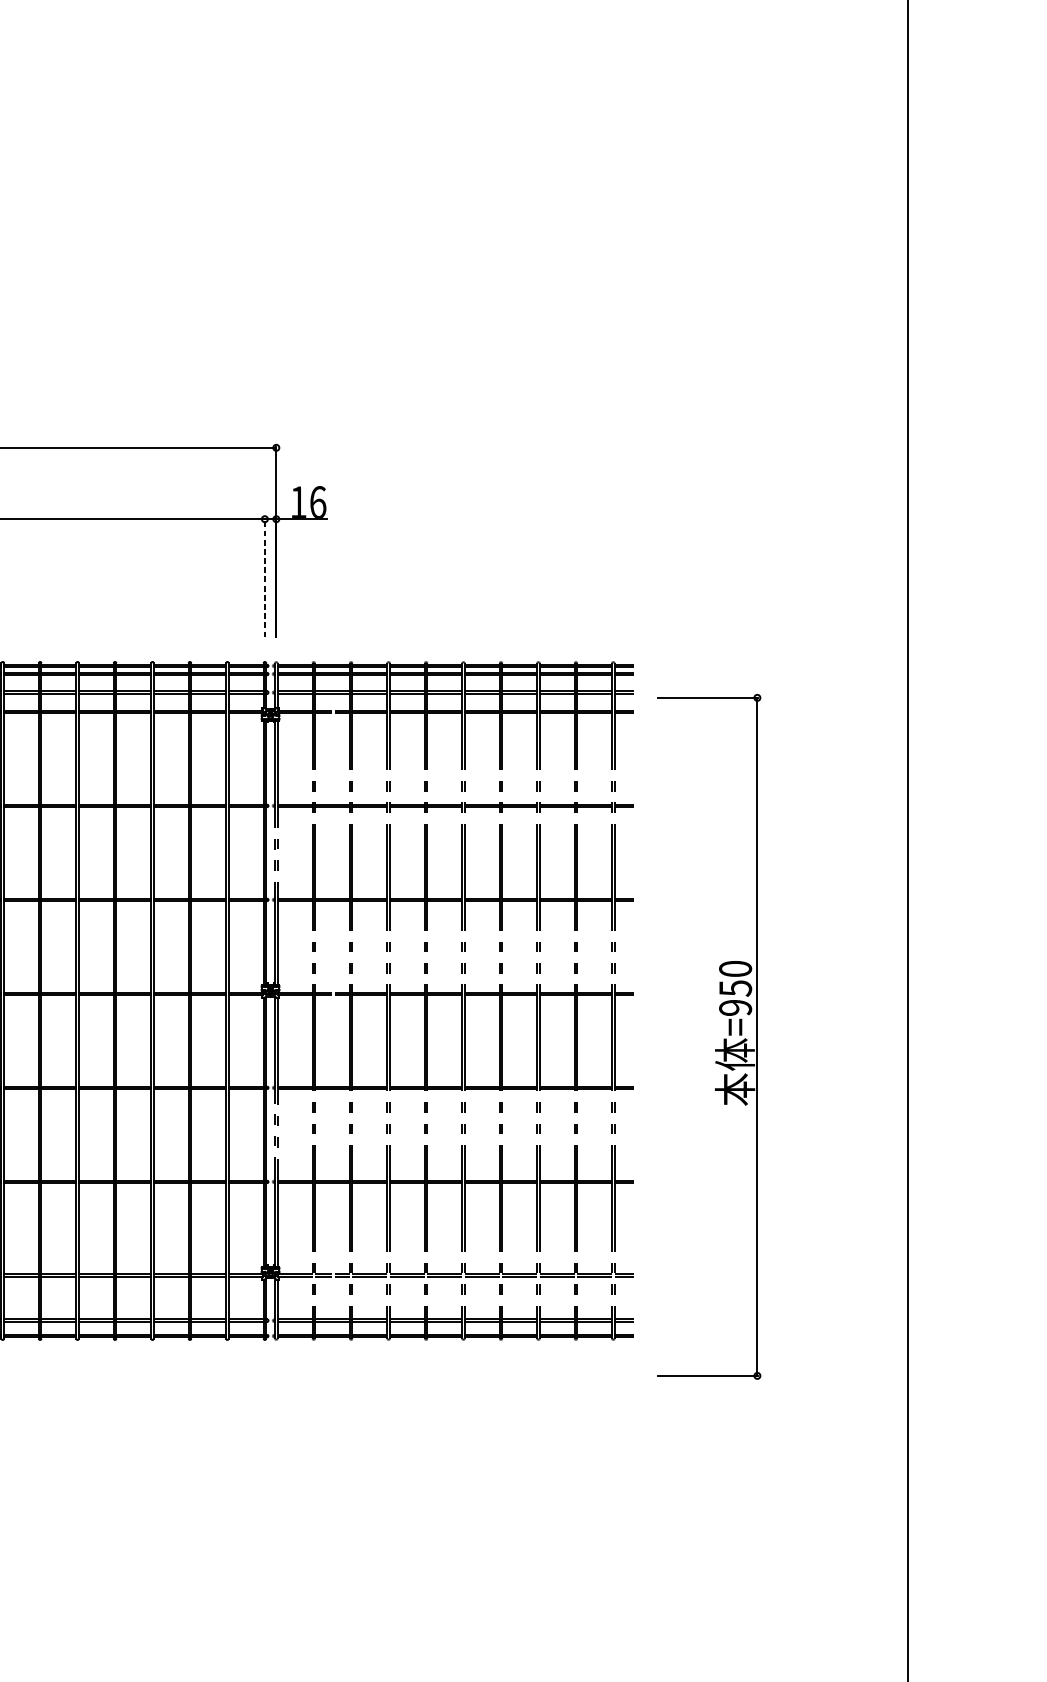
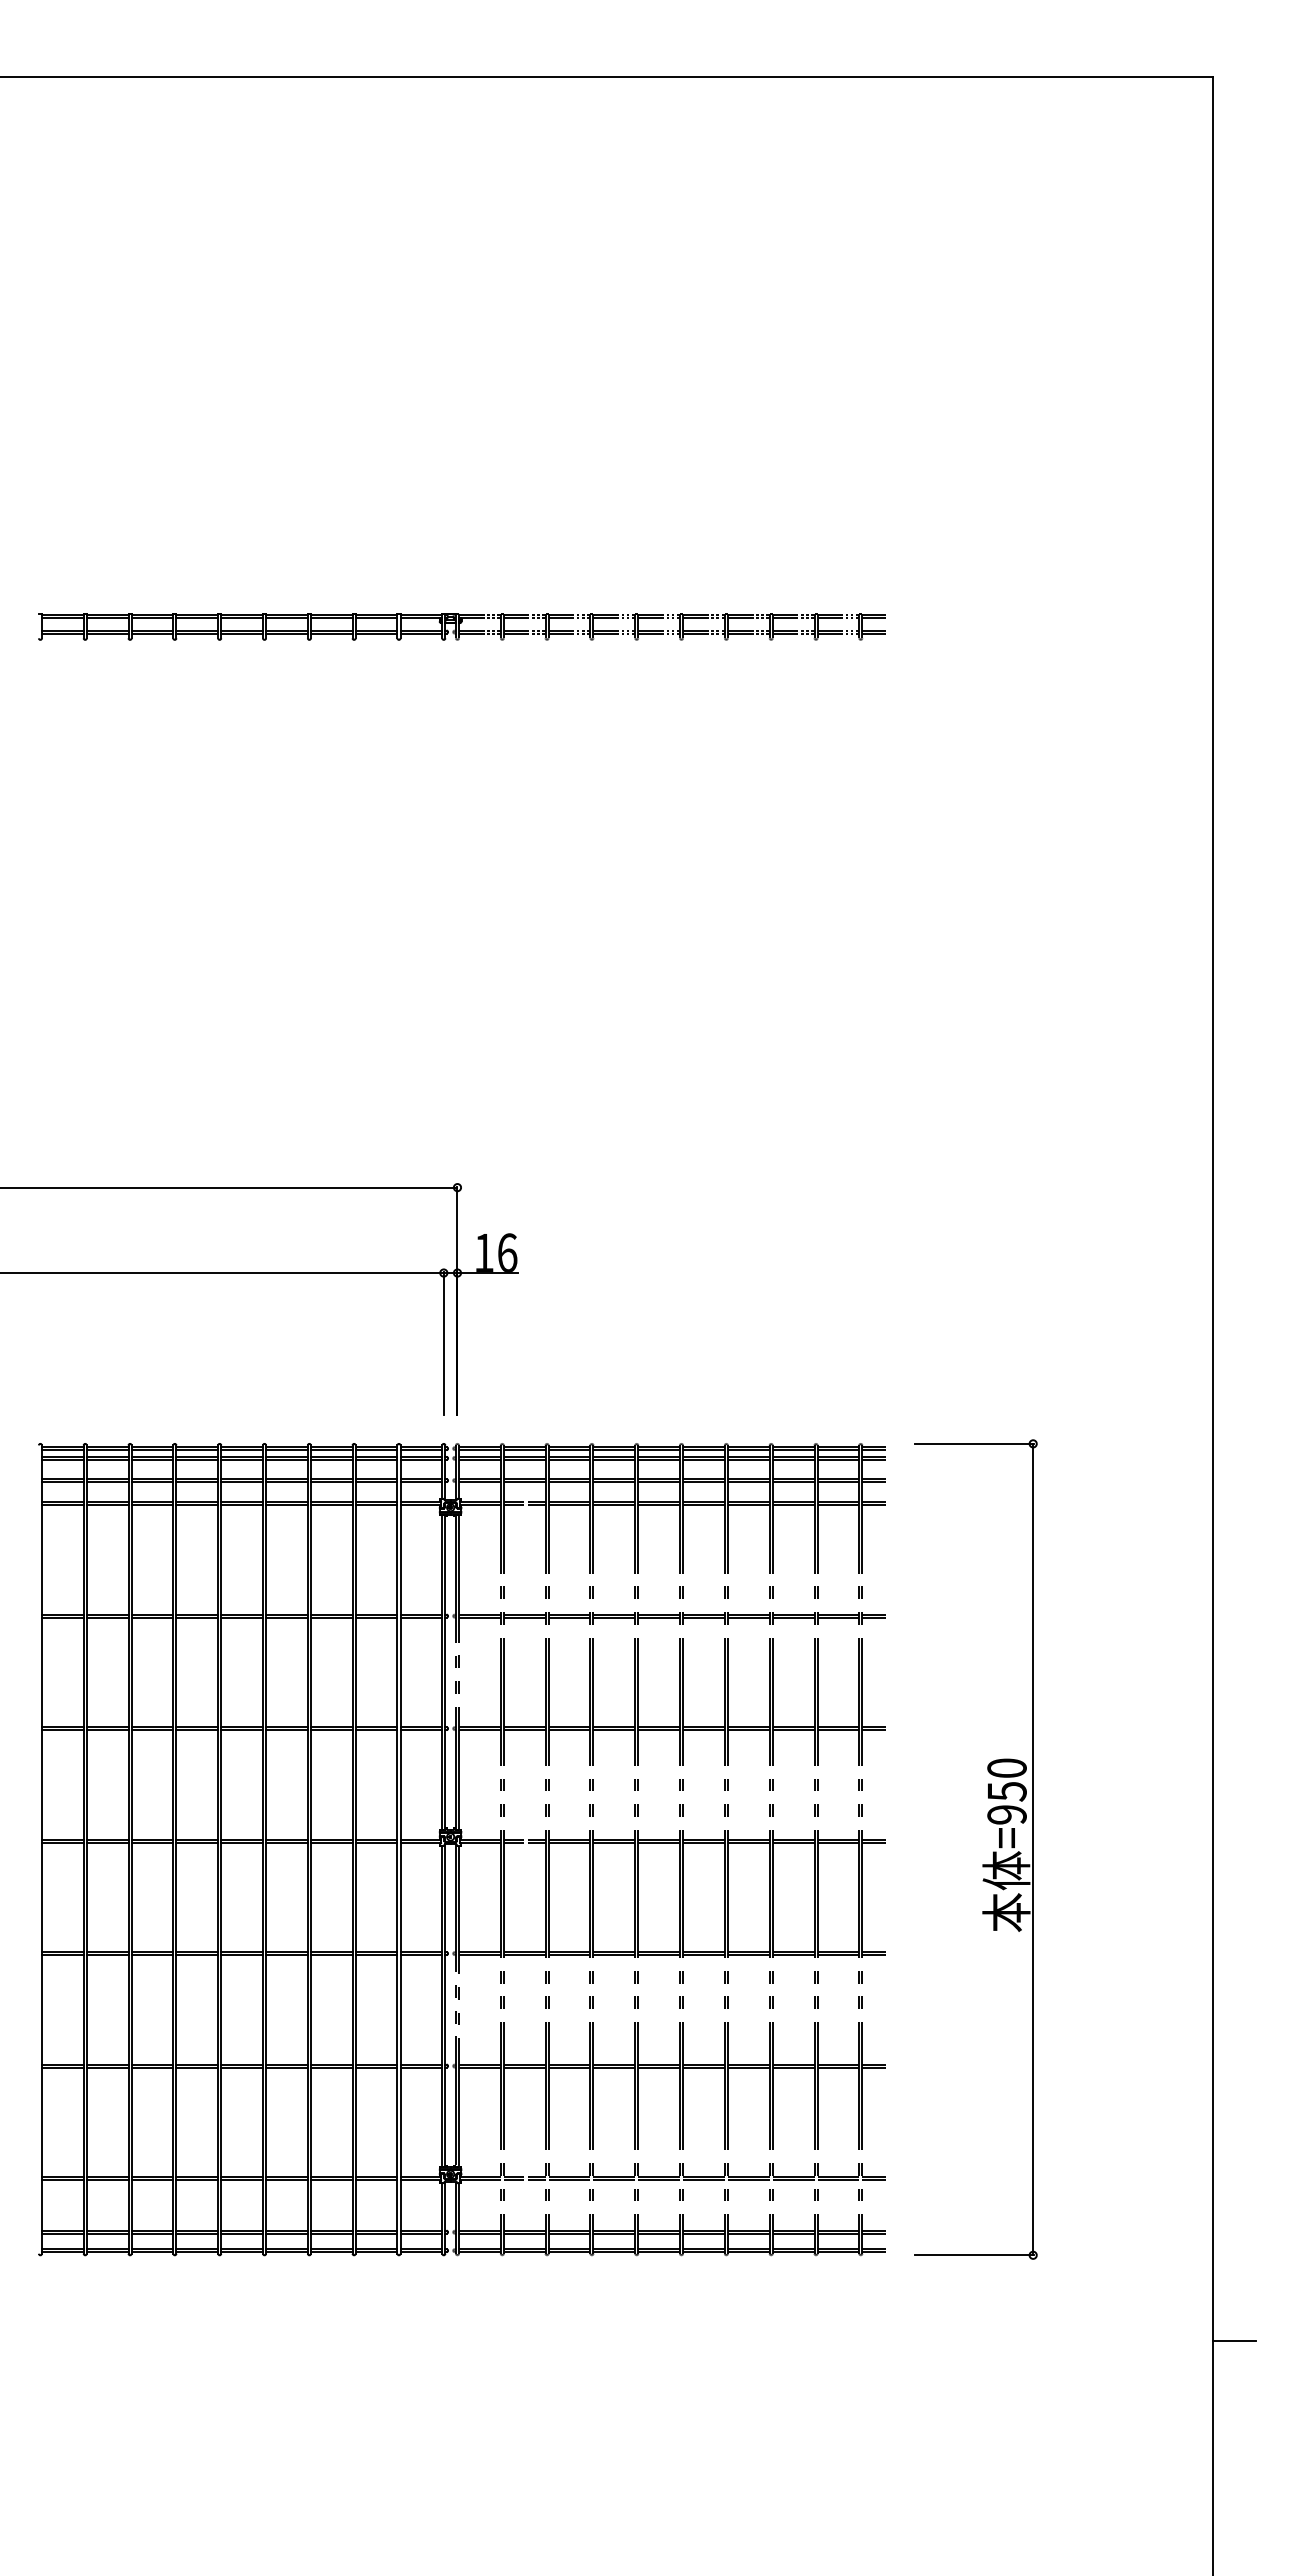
line: (264, 577) -> (443, 1342), dashed -> solid
part: (715, 1049) -> (982, 1864), moved
line: (925, 1411) -> (1234, 2340), added

